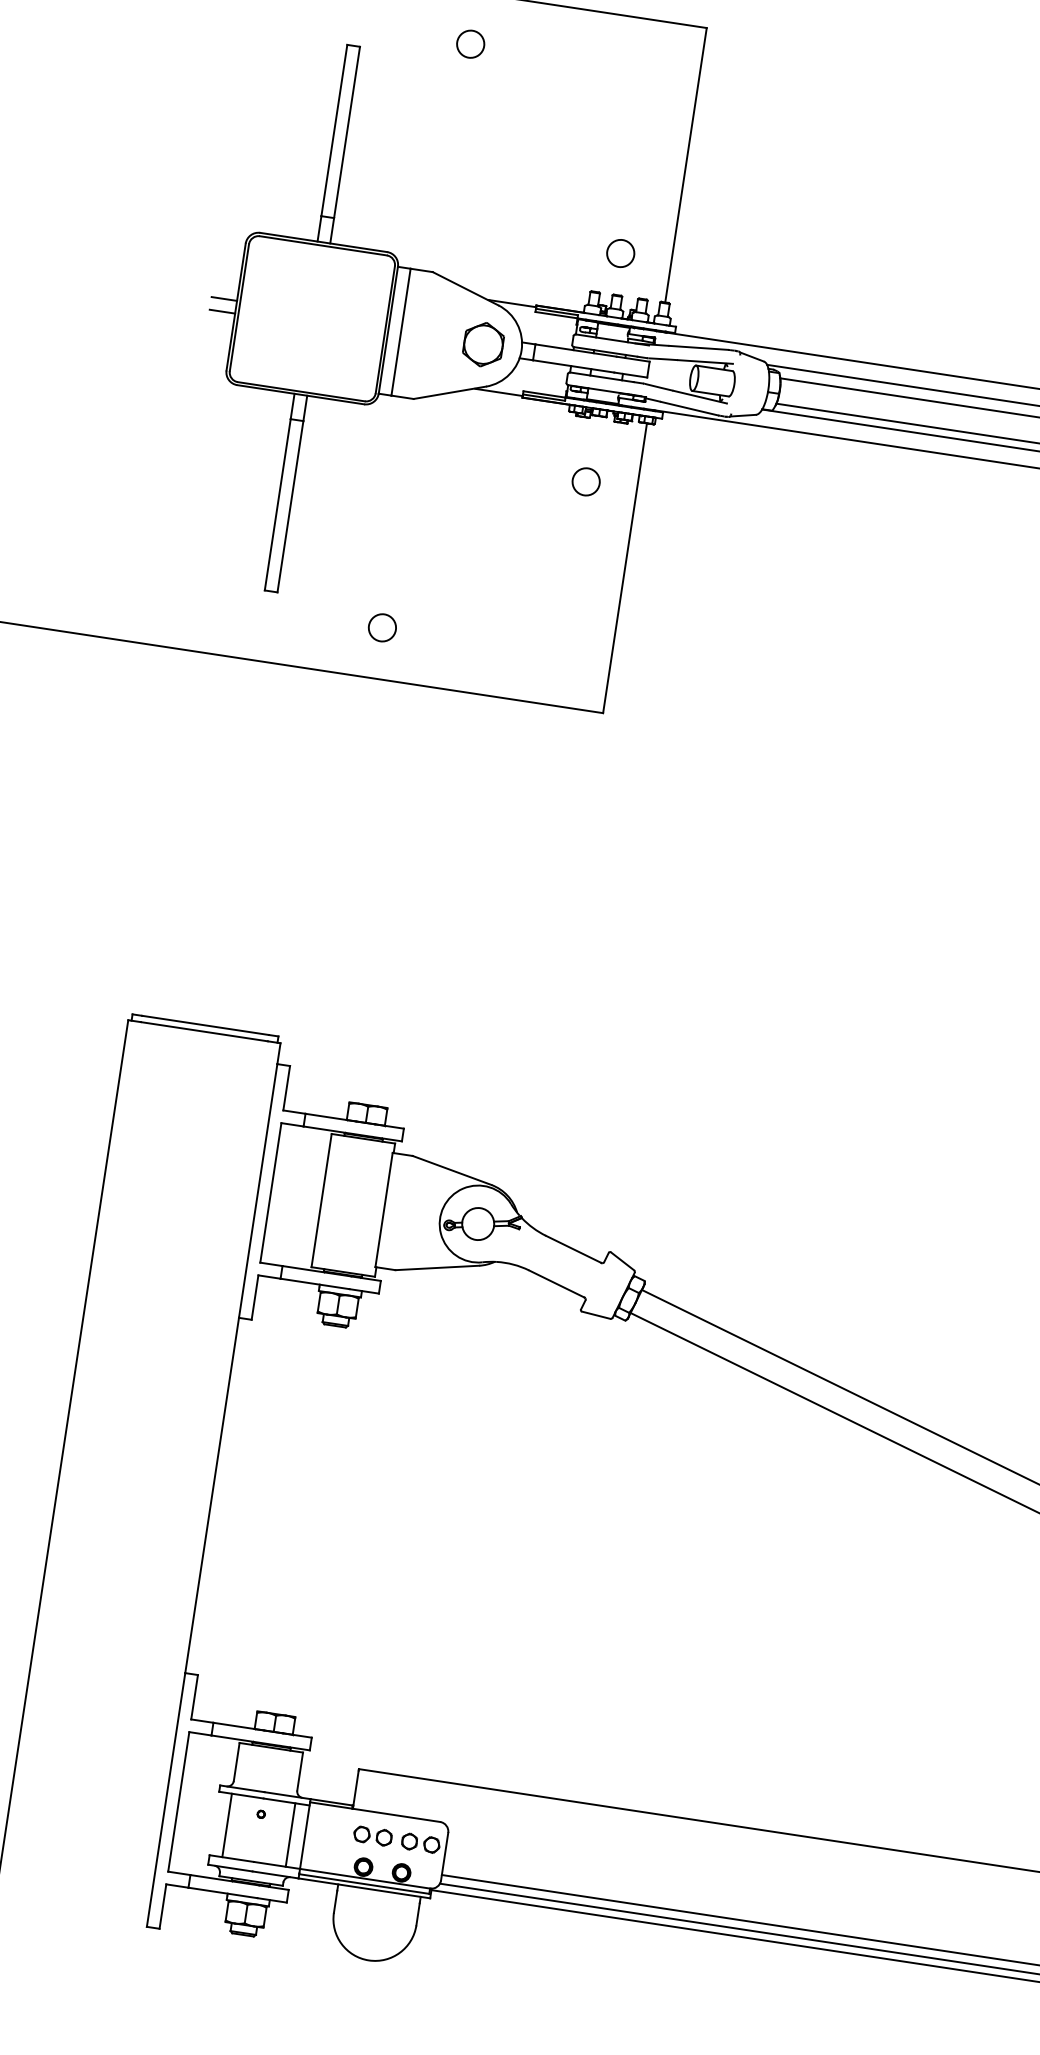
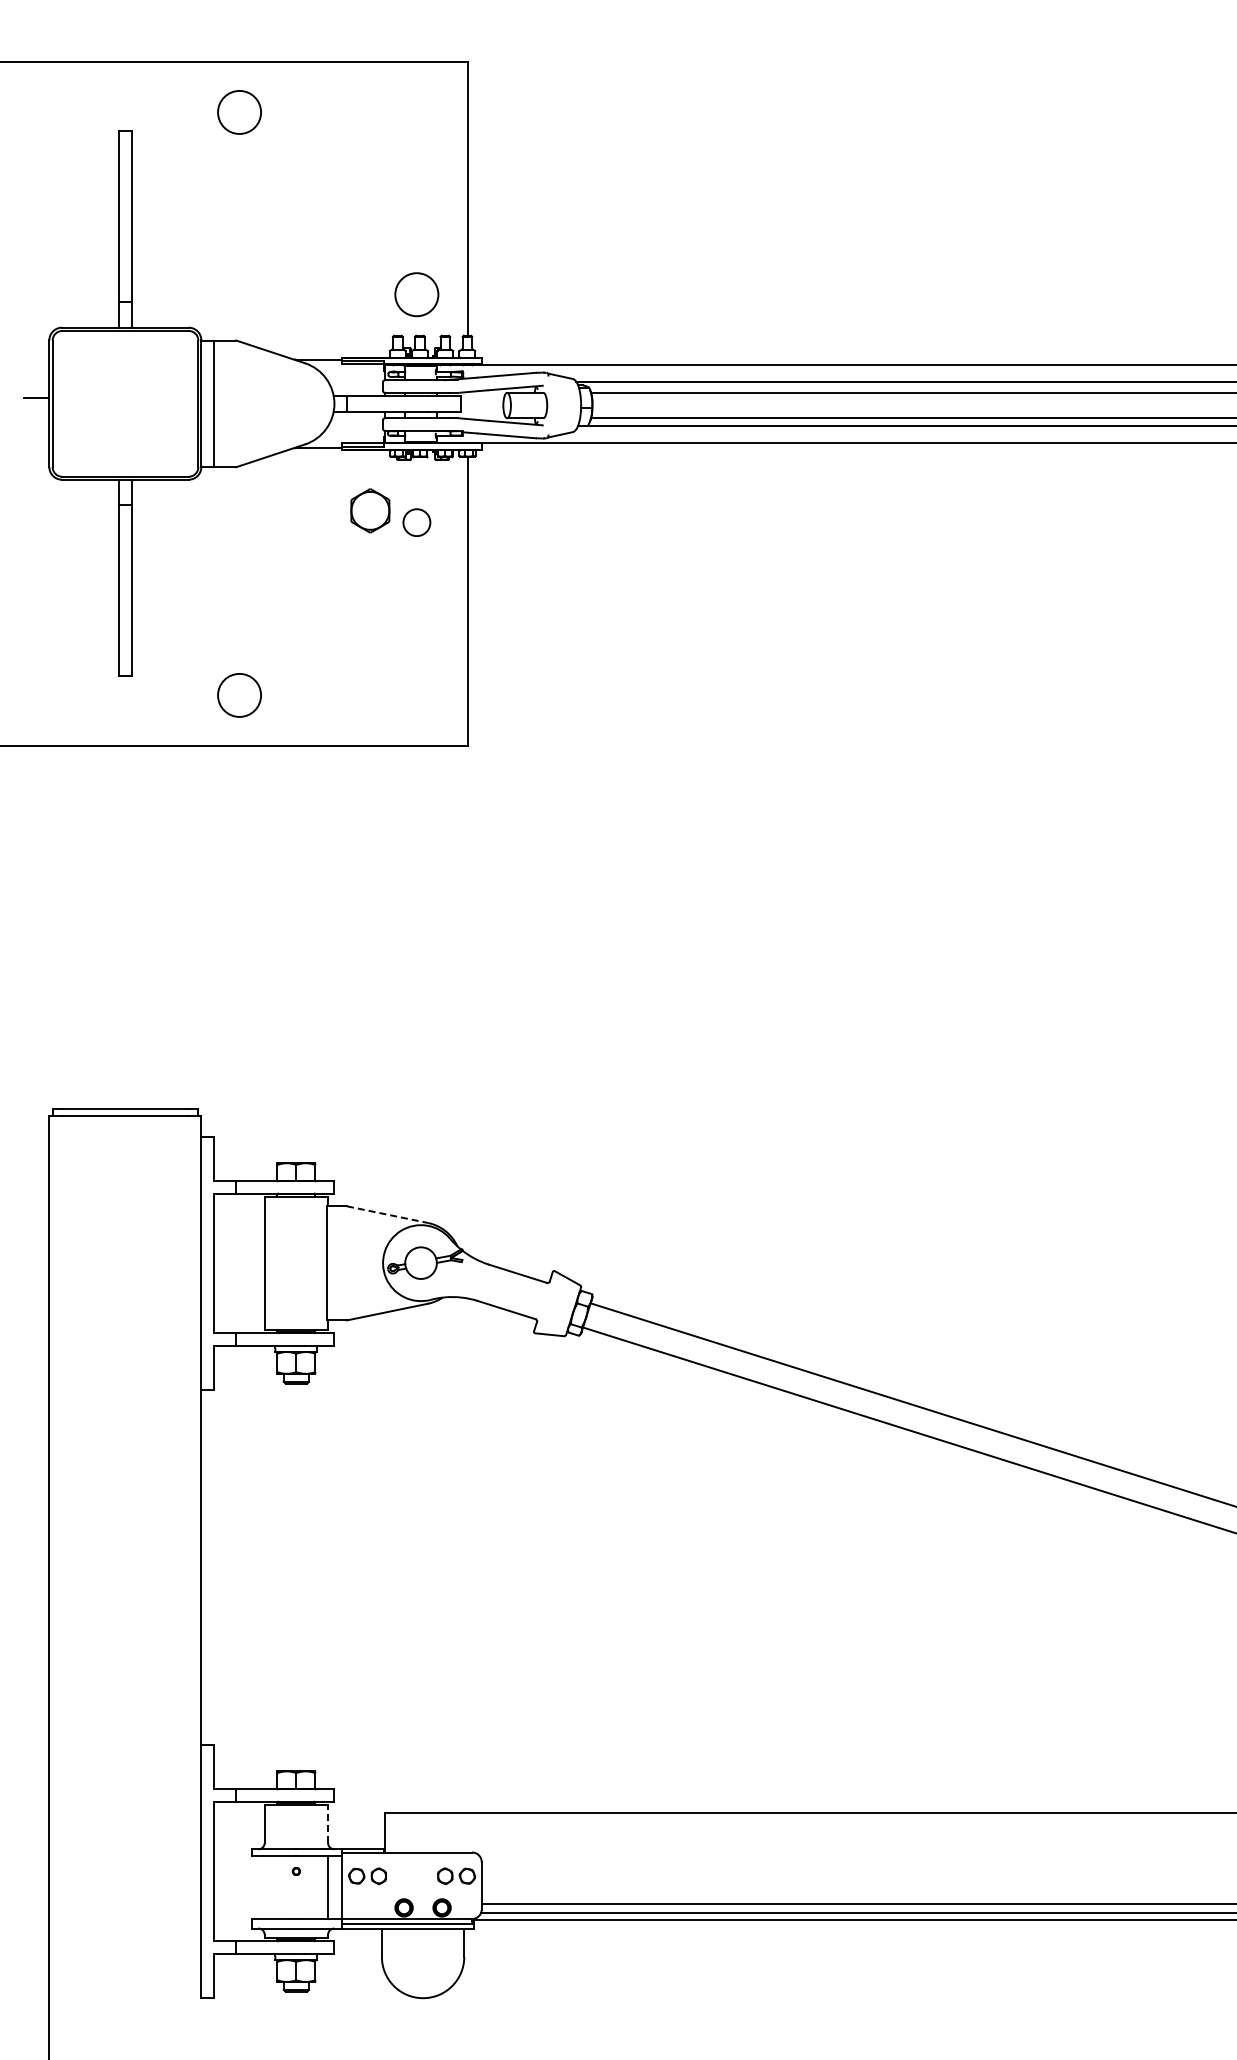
circle: (470, 44) -> (239, 112), size x1.6
circle: (620, 253) -> (416, 294), size x1.6
line: (222, 311) -> (36, 410), removed
part: (483, 344) -> (370, 510), moved
circle: (382, 627) -> (239, 694), size x1.6
line: (452, 1170) -> (388, 1214), solid -> dashed
line: (300, 1771) -> (328, 1823), solid -> dashed
line: (226, 1825) -> (264, 1887), removed
part: (372, 1836) -> (367, 1876), moved

